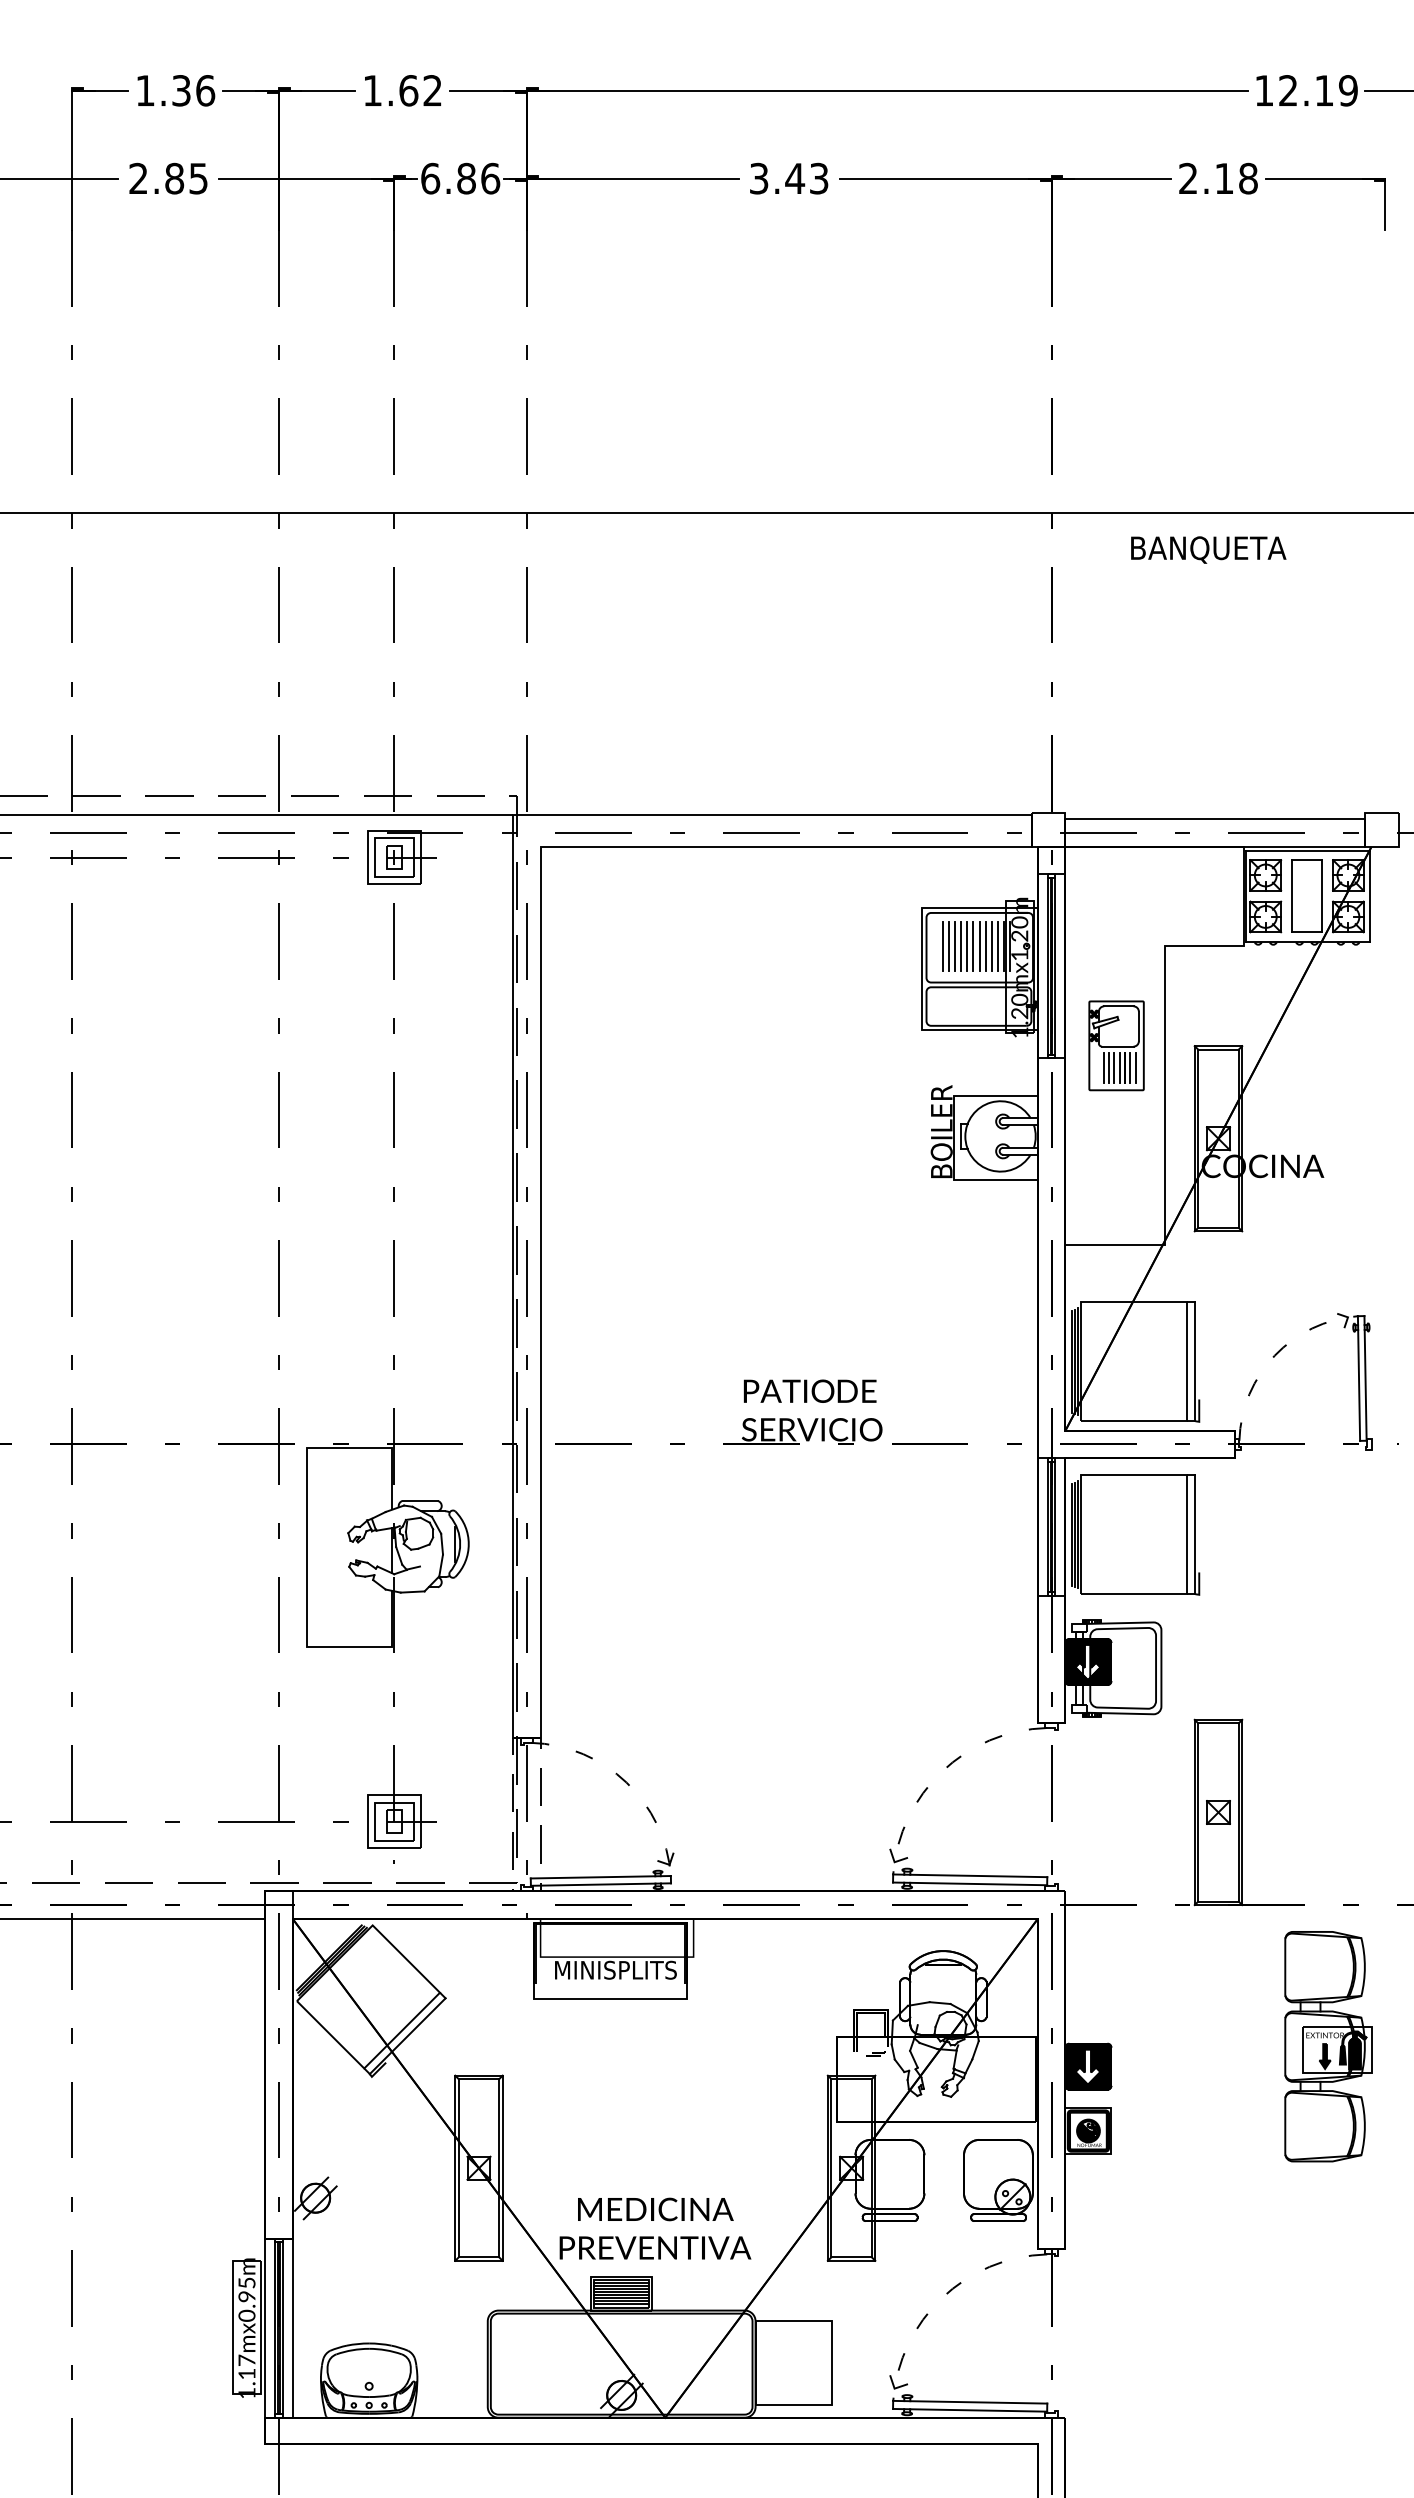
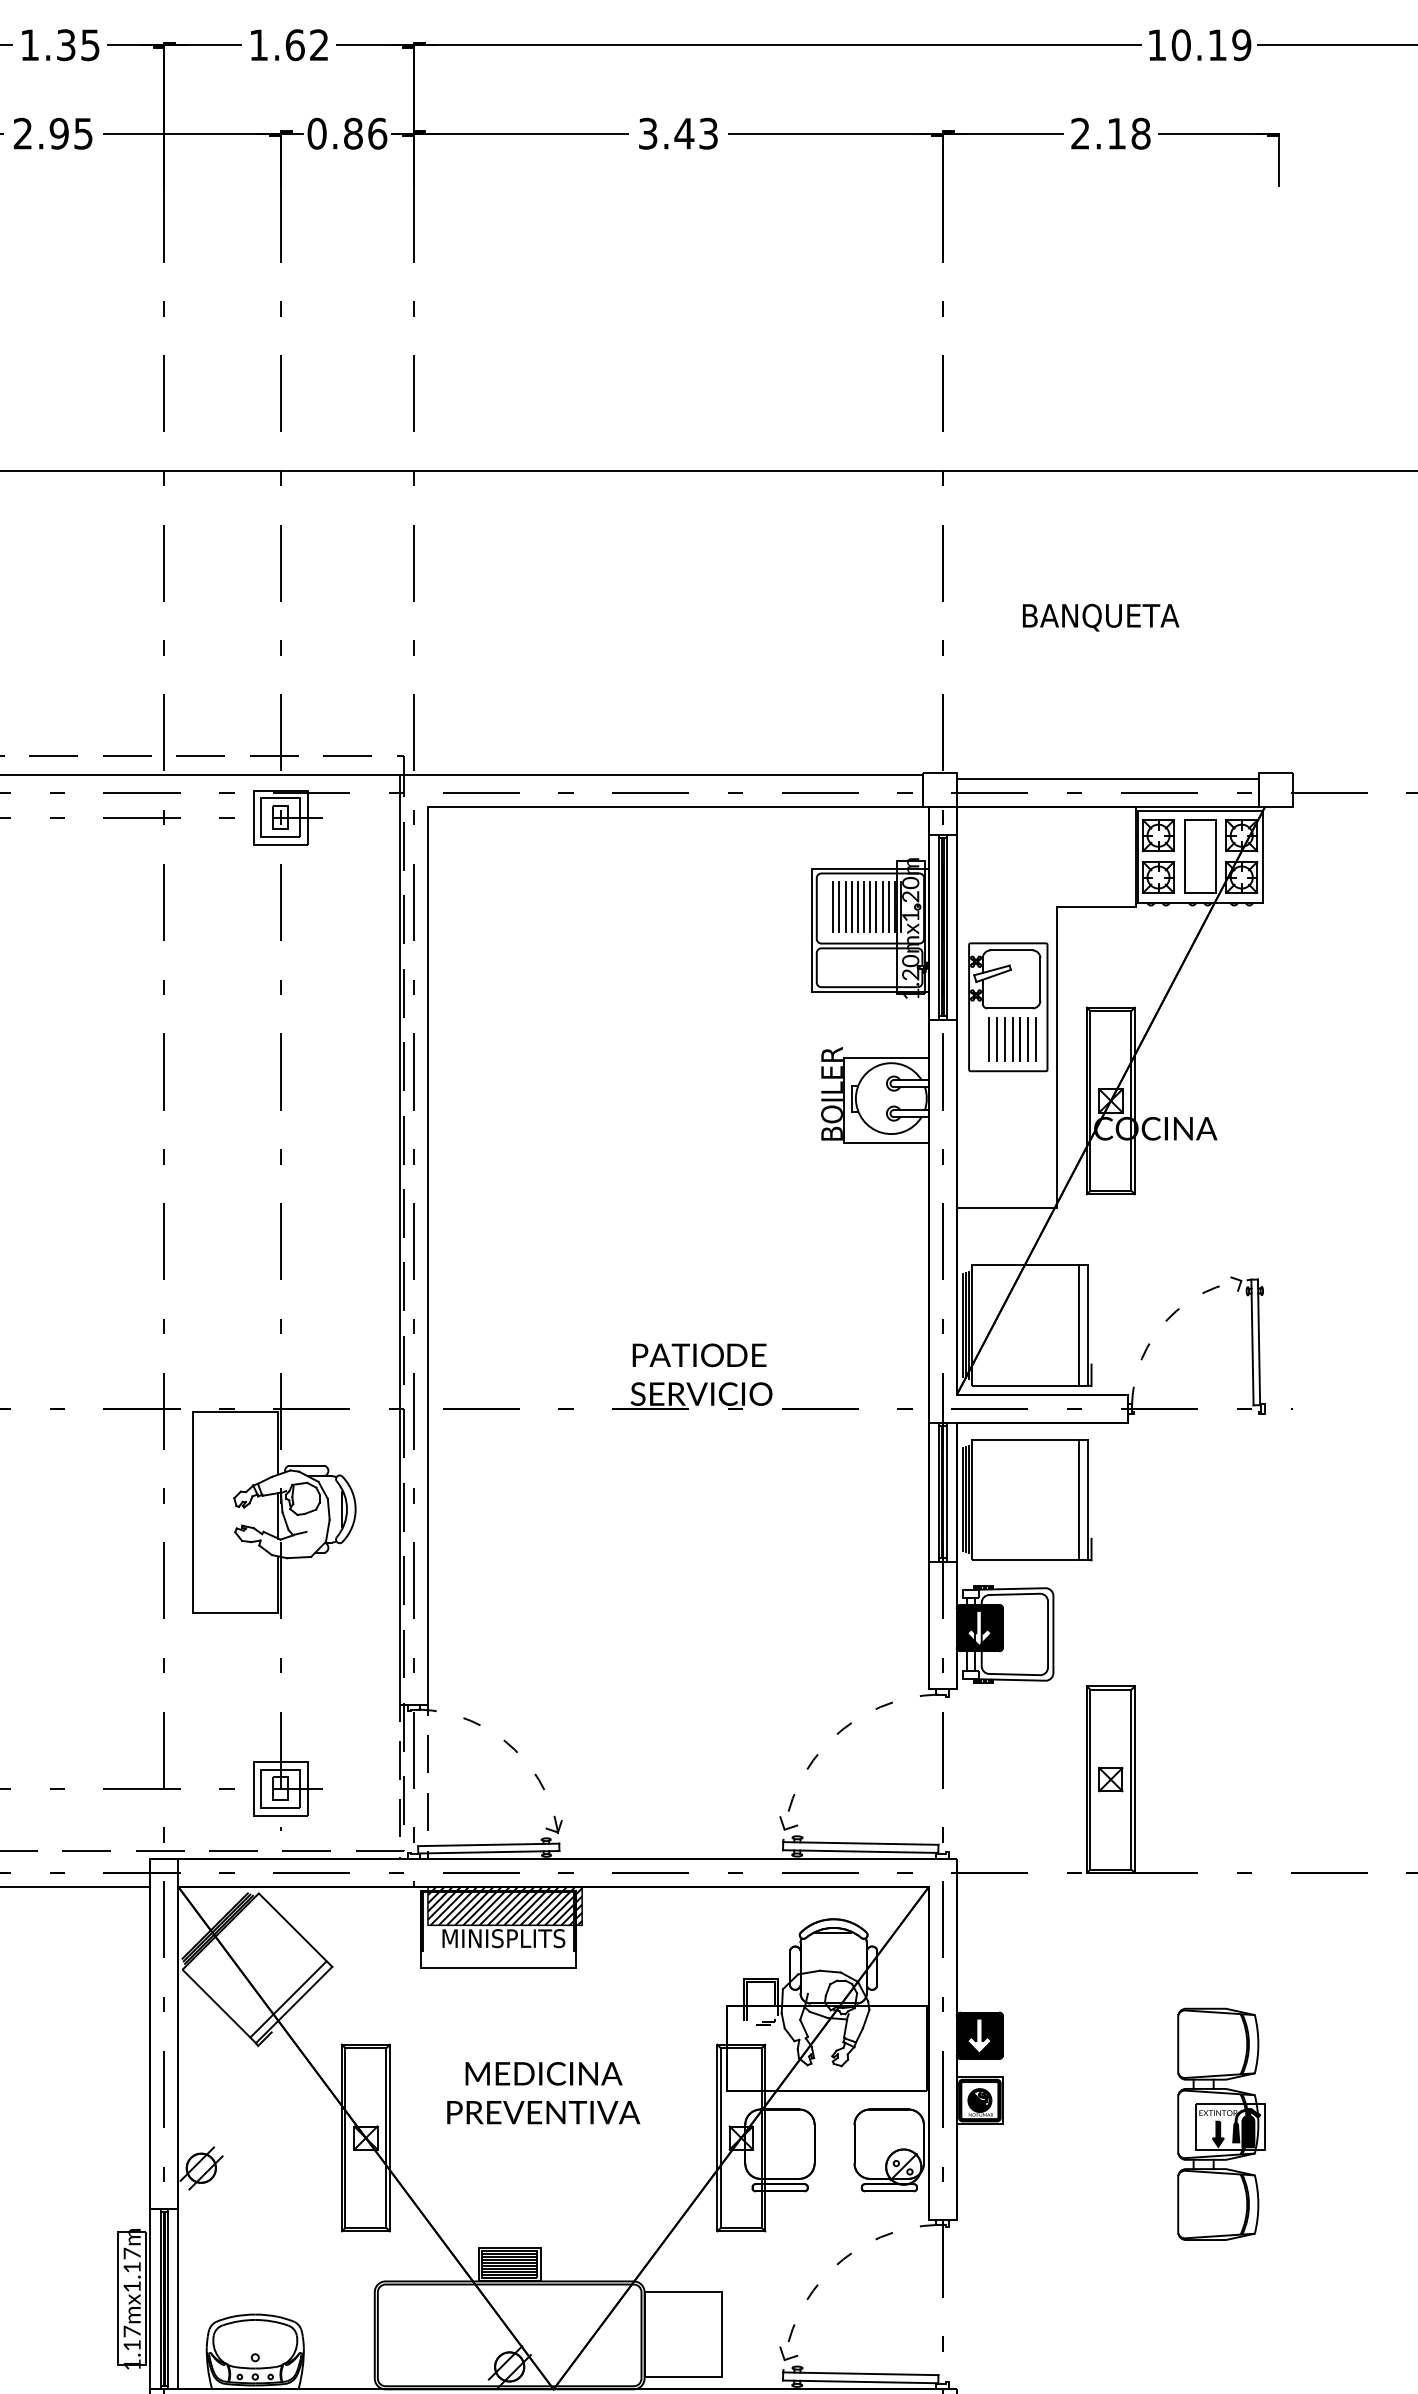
text: (205, 90) -> (90, 44), 1.36 -> 1.35
text: (1288, 90) -> (1181, 44), 12.19 -> 10.19
text: (174, 178) -> (59, 133), 2.85 -> 2.95
text: (430, 178) -> (317, 133), 6.86 -> 0.86
text: (1208, 549) -> (1100, 617), moved
part: (1116, 1045) -> (1008, 1006), size x1.43
hatch: (616, 1937) -> (504, 1905), added
part: (1328, 2046) -> (1221, 2124), moved
text: (655, 2228) -> (543, 2092), moved
text: (246, 2299) -> (131, 2270), 1.17mx0.95m -> 1.17mx1.17m

